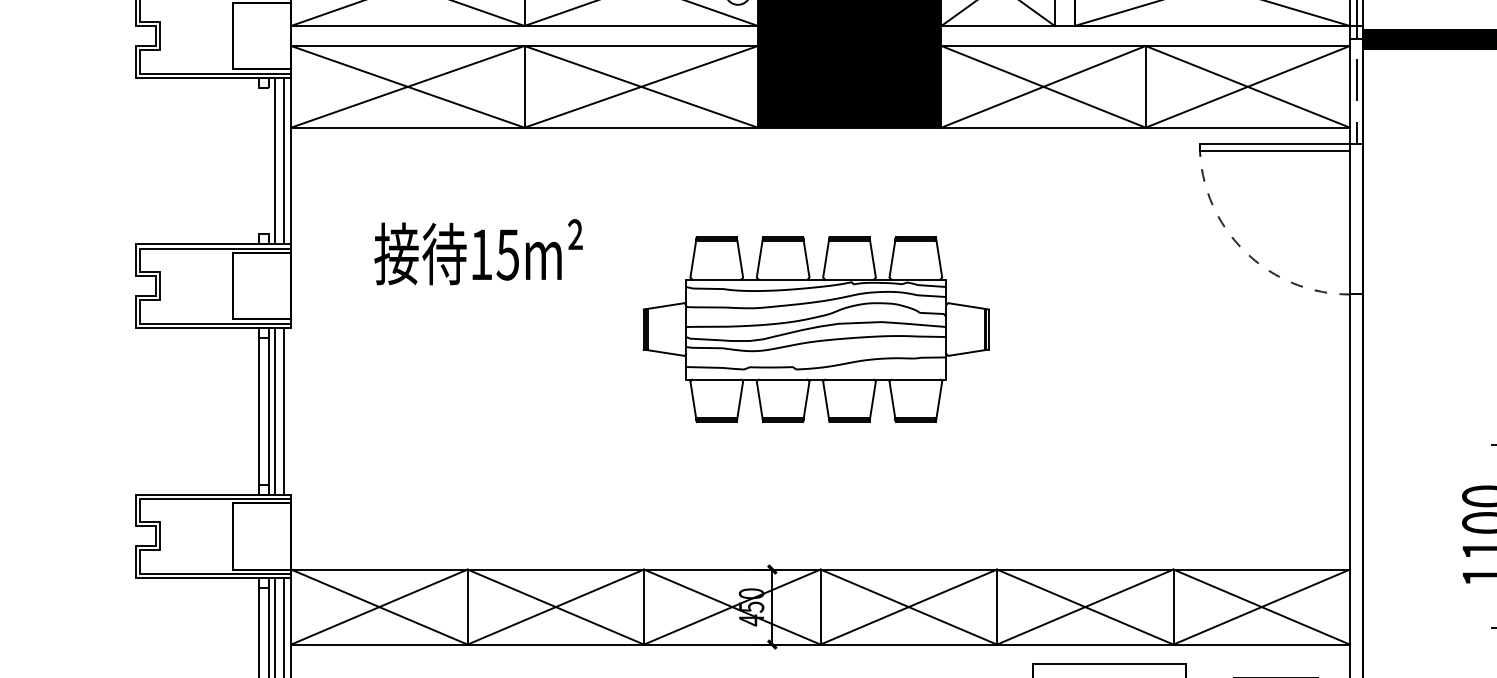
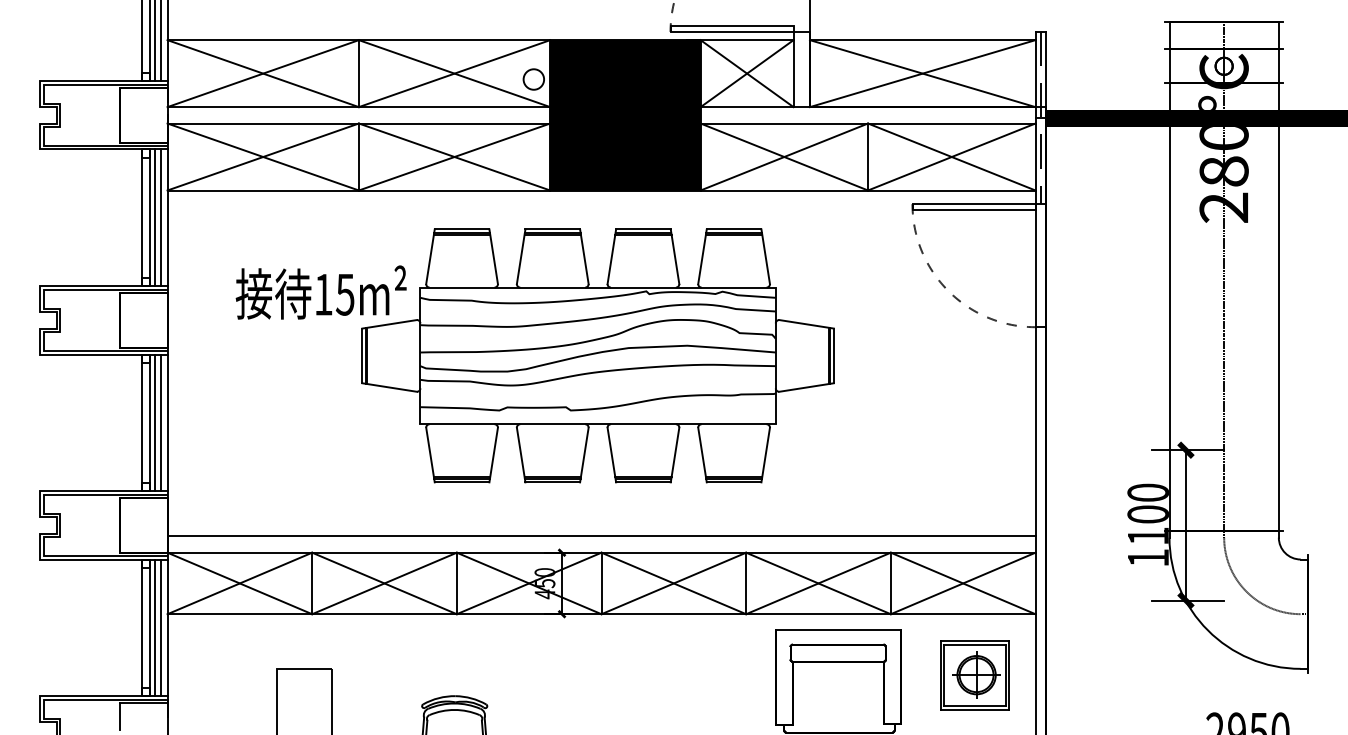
line: (259, 160) -> (141, 217), added
line: (269, 160) -> (149, 217), added
part: (815, 328) -> (597, 355), size x1.67
line: (291, 410) -> (167, 422), added
line: (820, 549) -> (601, 536), added

